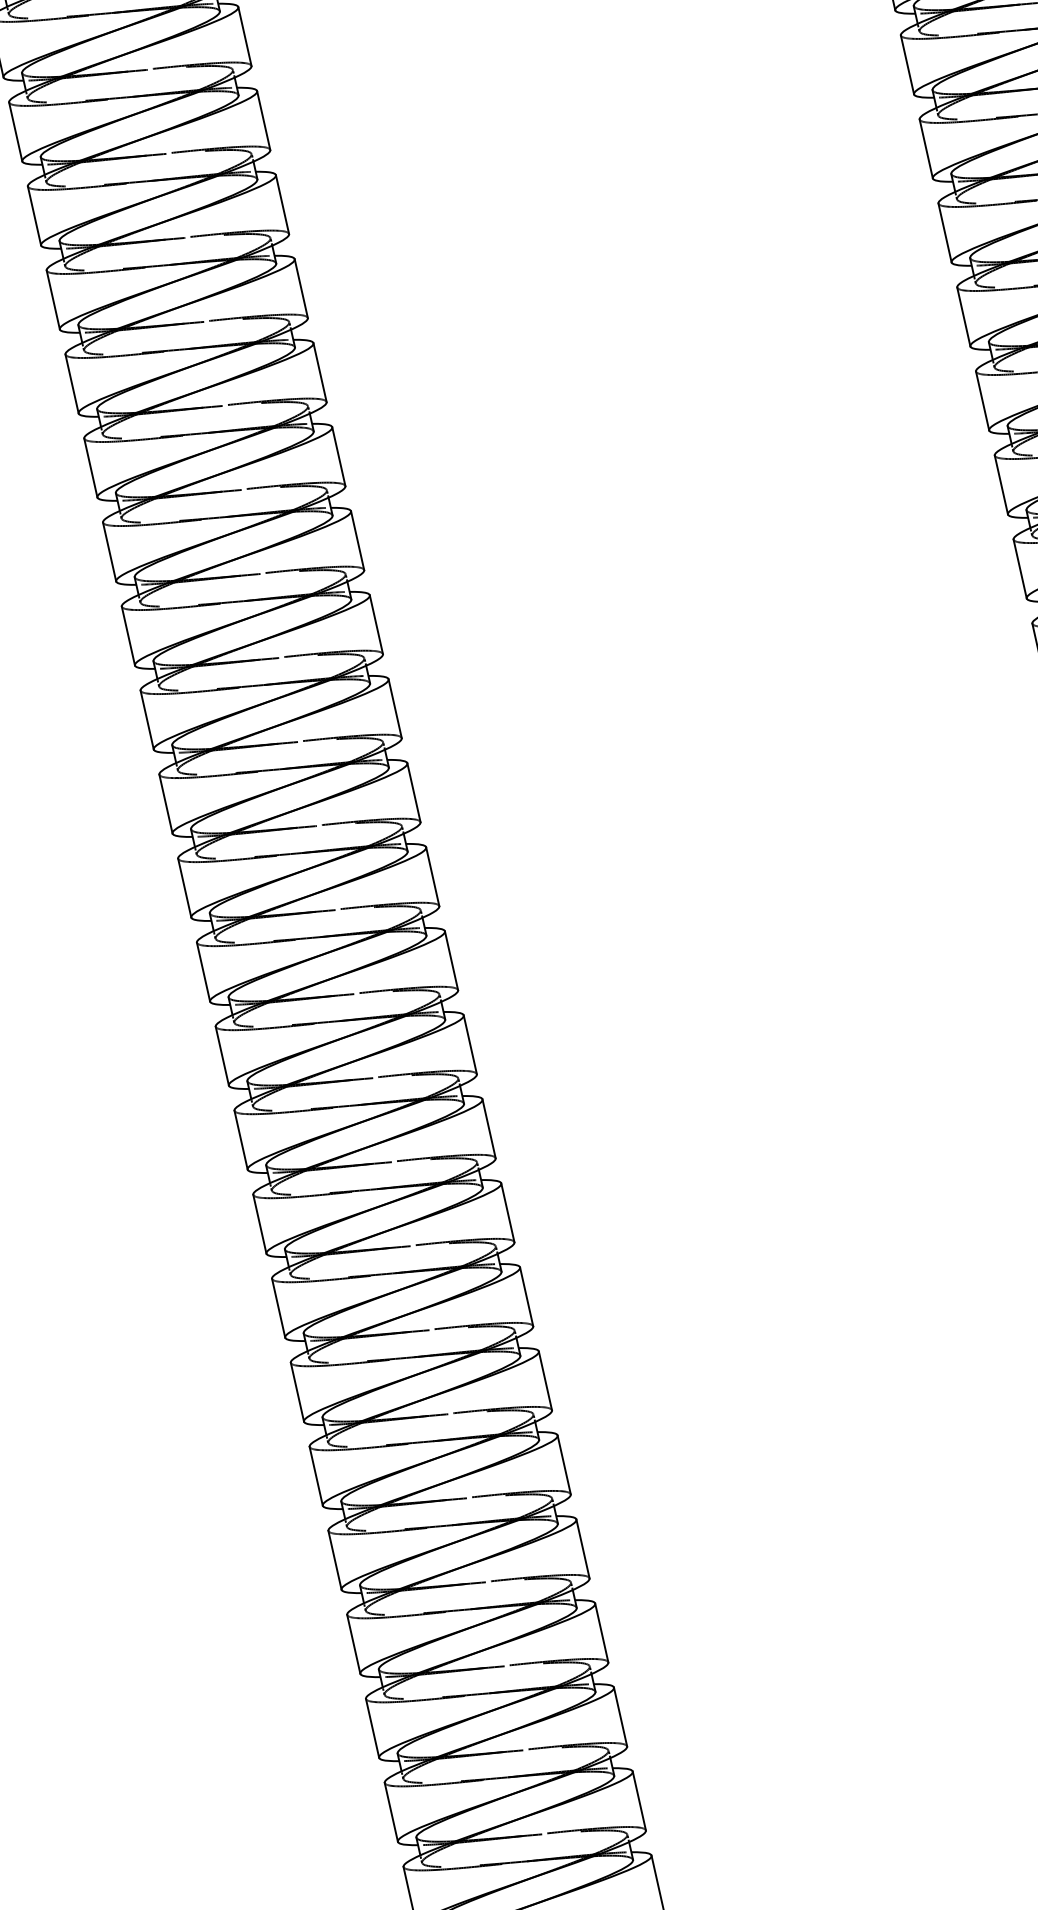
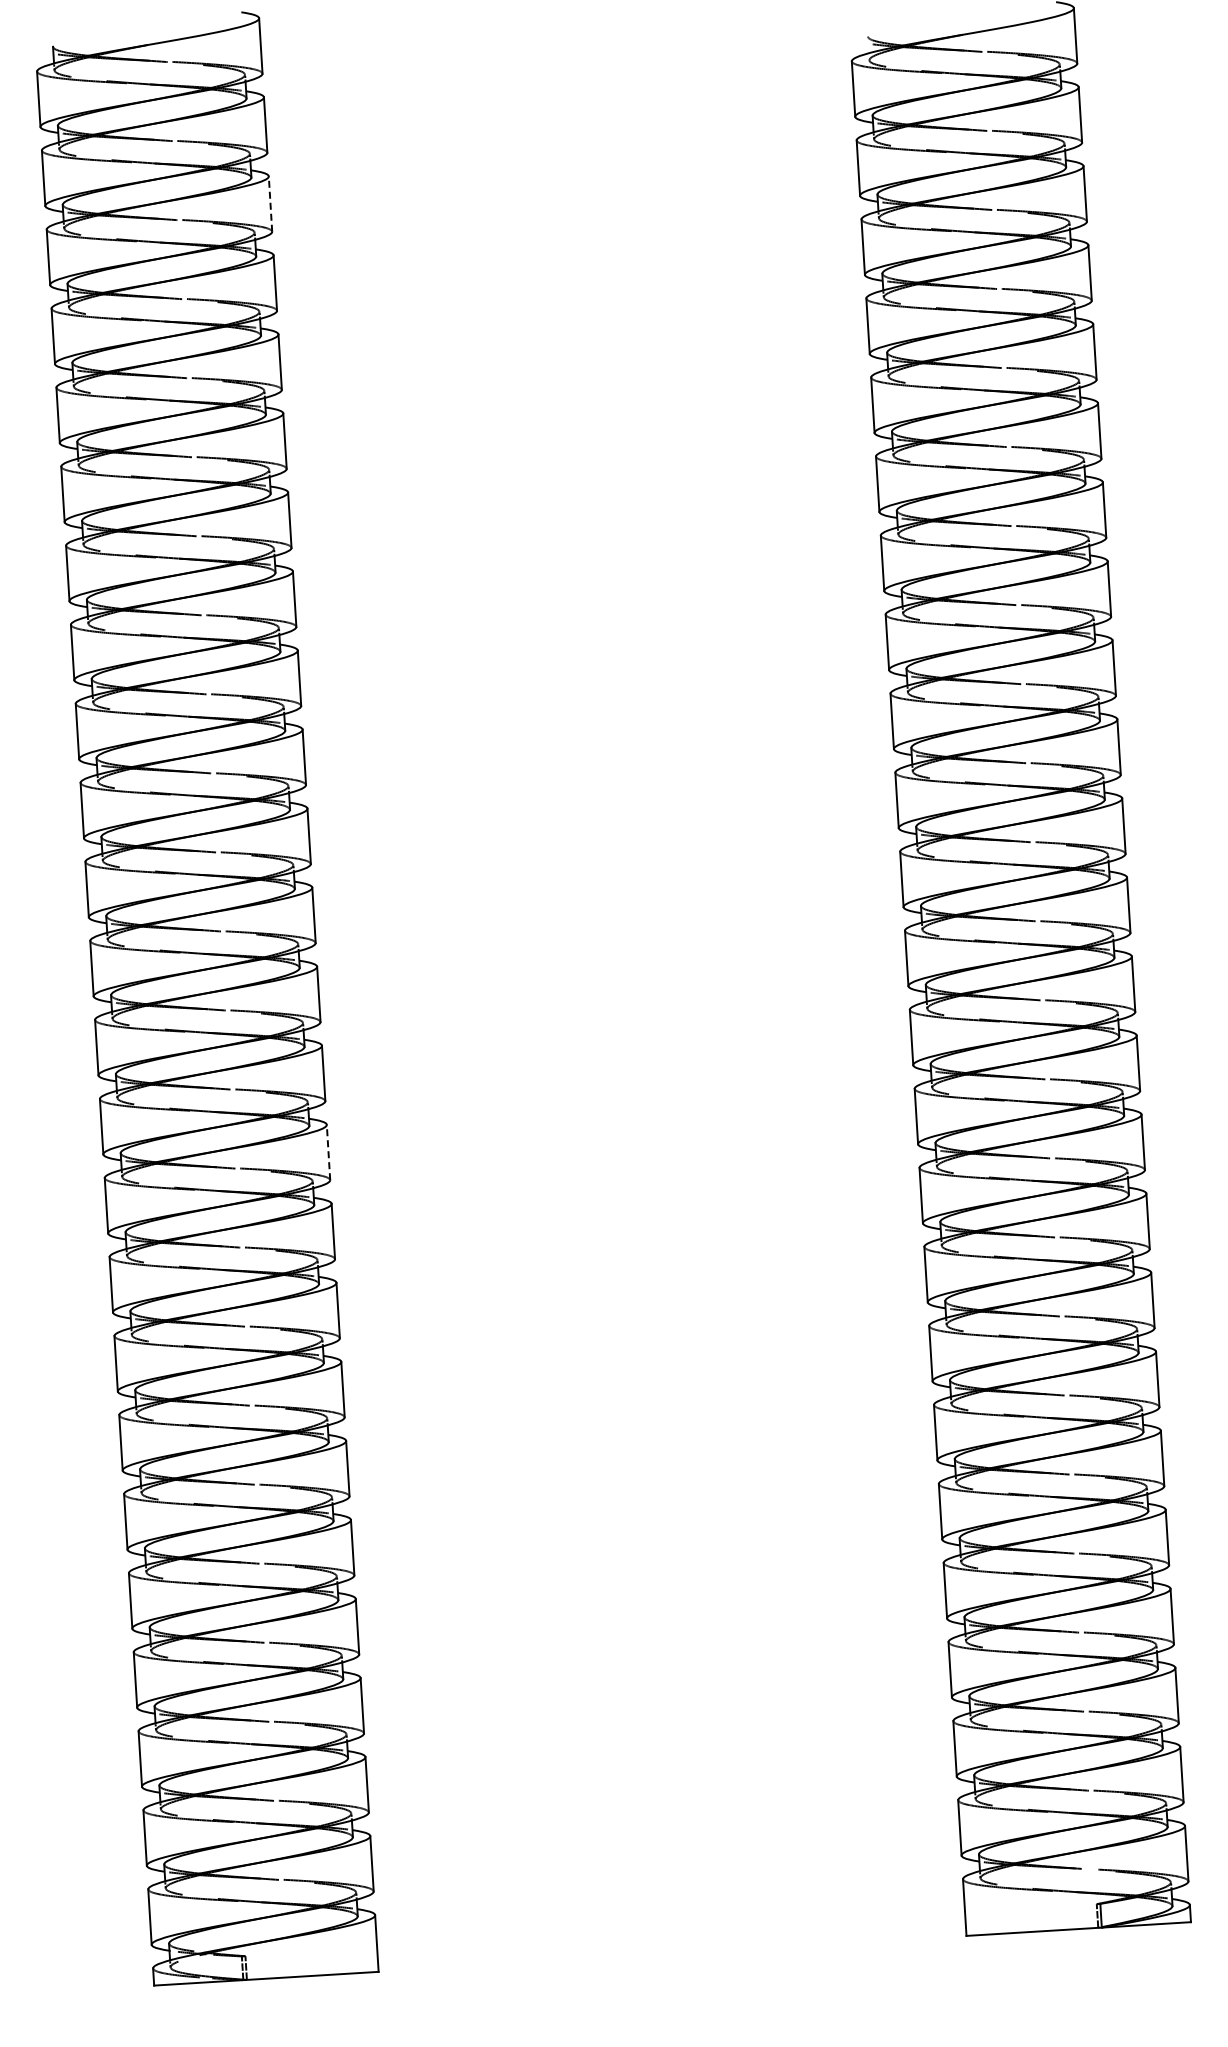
line: (245, 37) -> (270, 204), solid -> dashed
line: (470, 1044) -> (328, 1152), solid -> dashed

